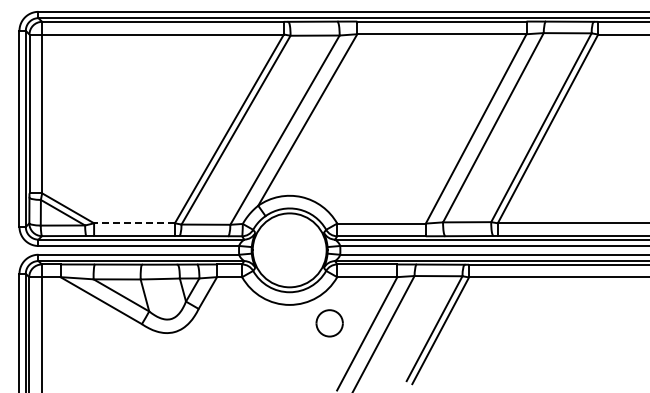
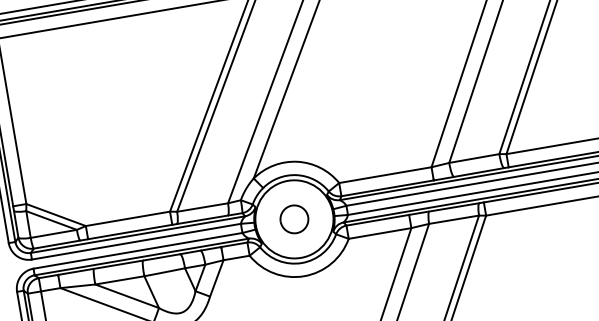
line: (134, 223) -> (127, 219), dashed -> solid
part: (329, 323) -> (294, 219), moved

